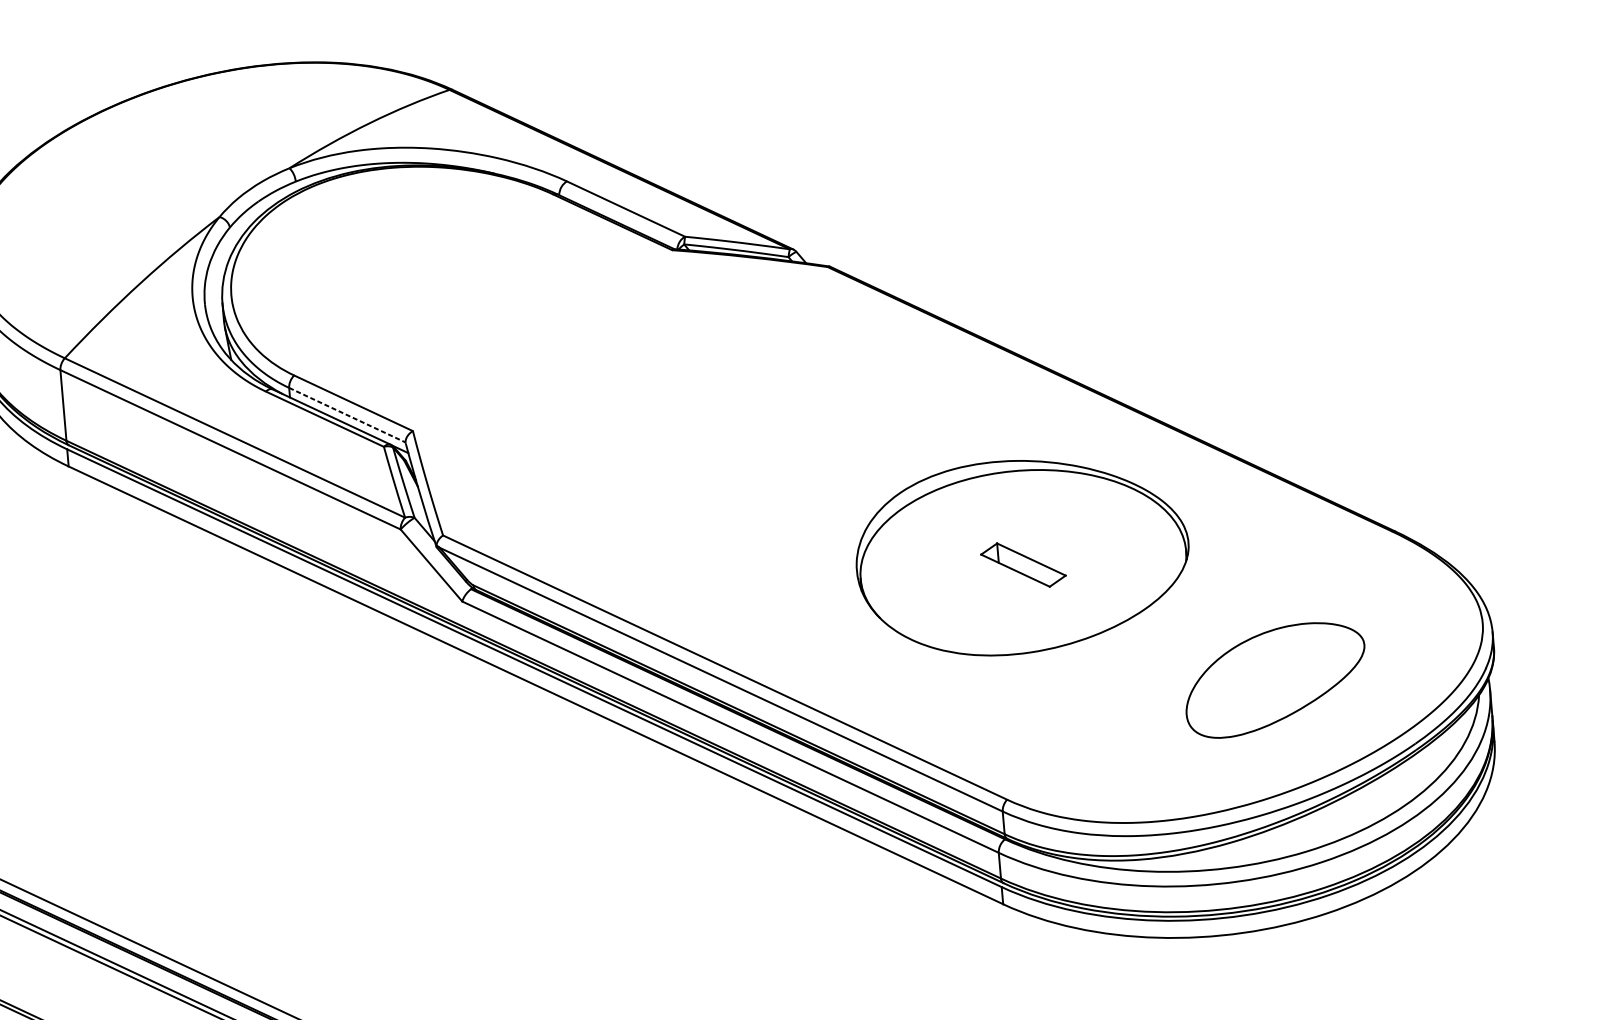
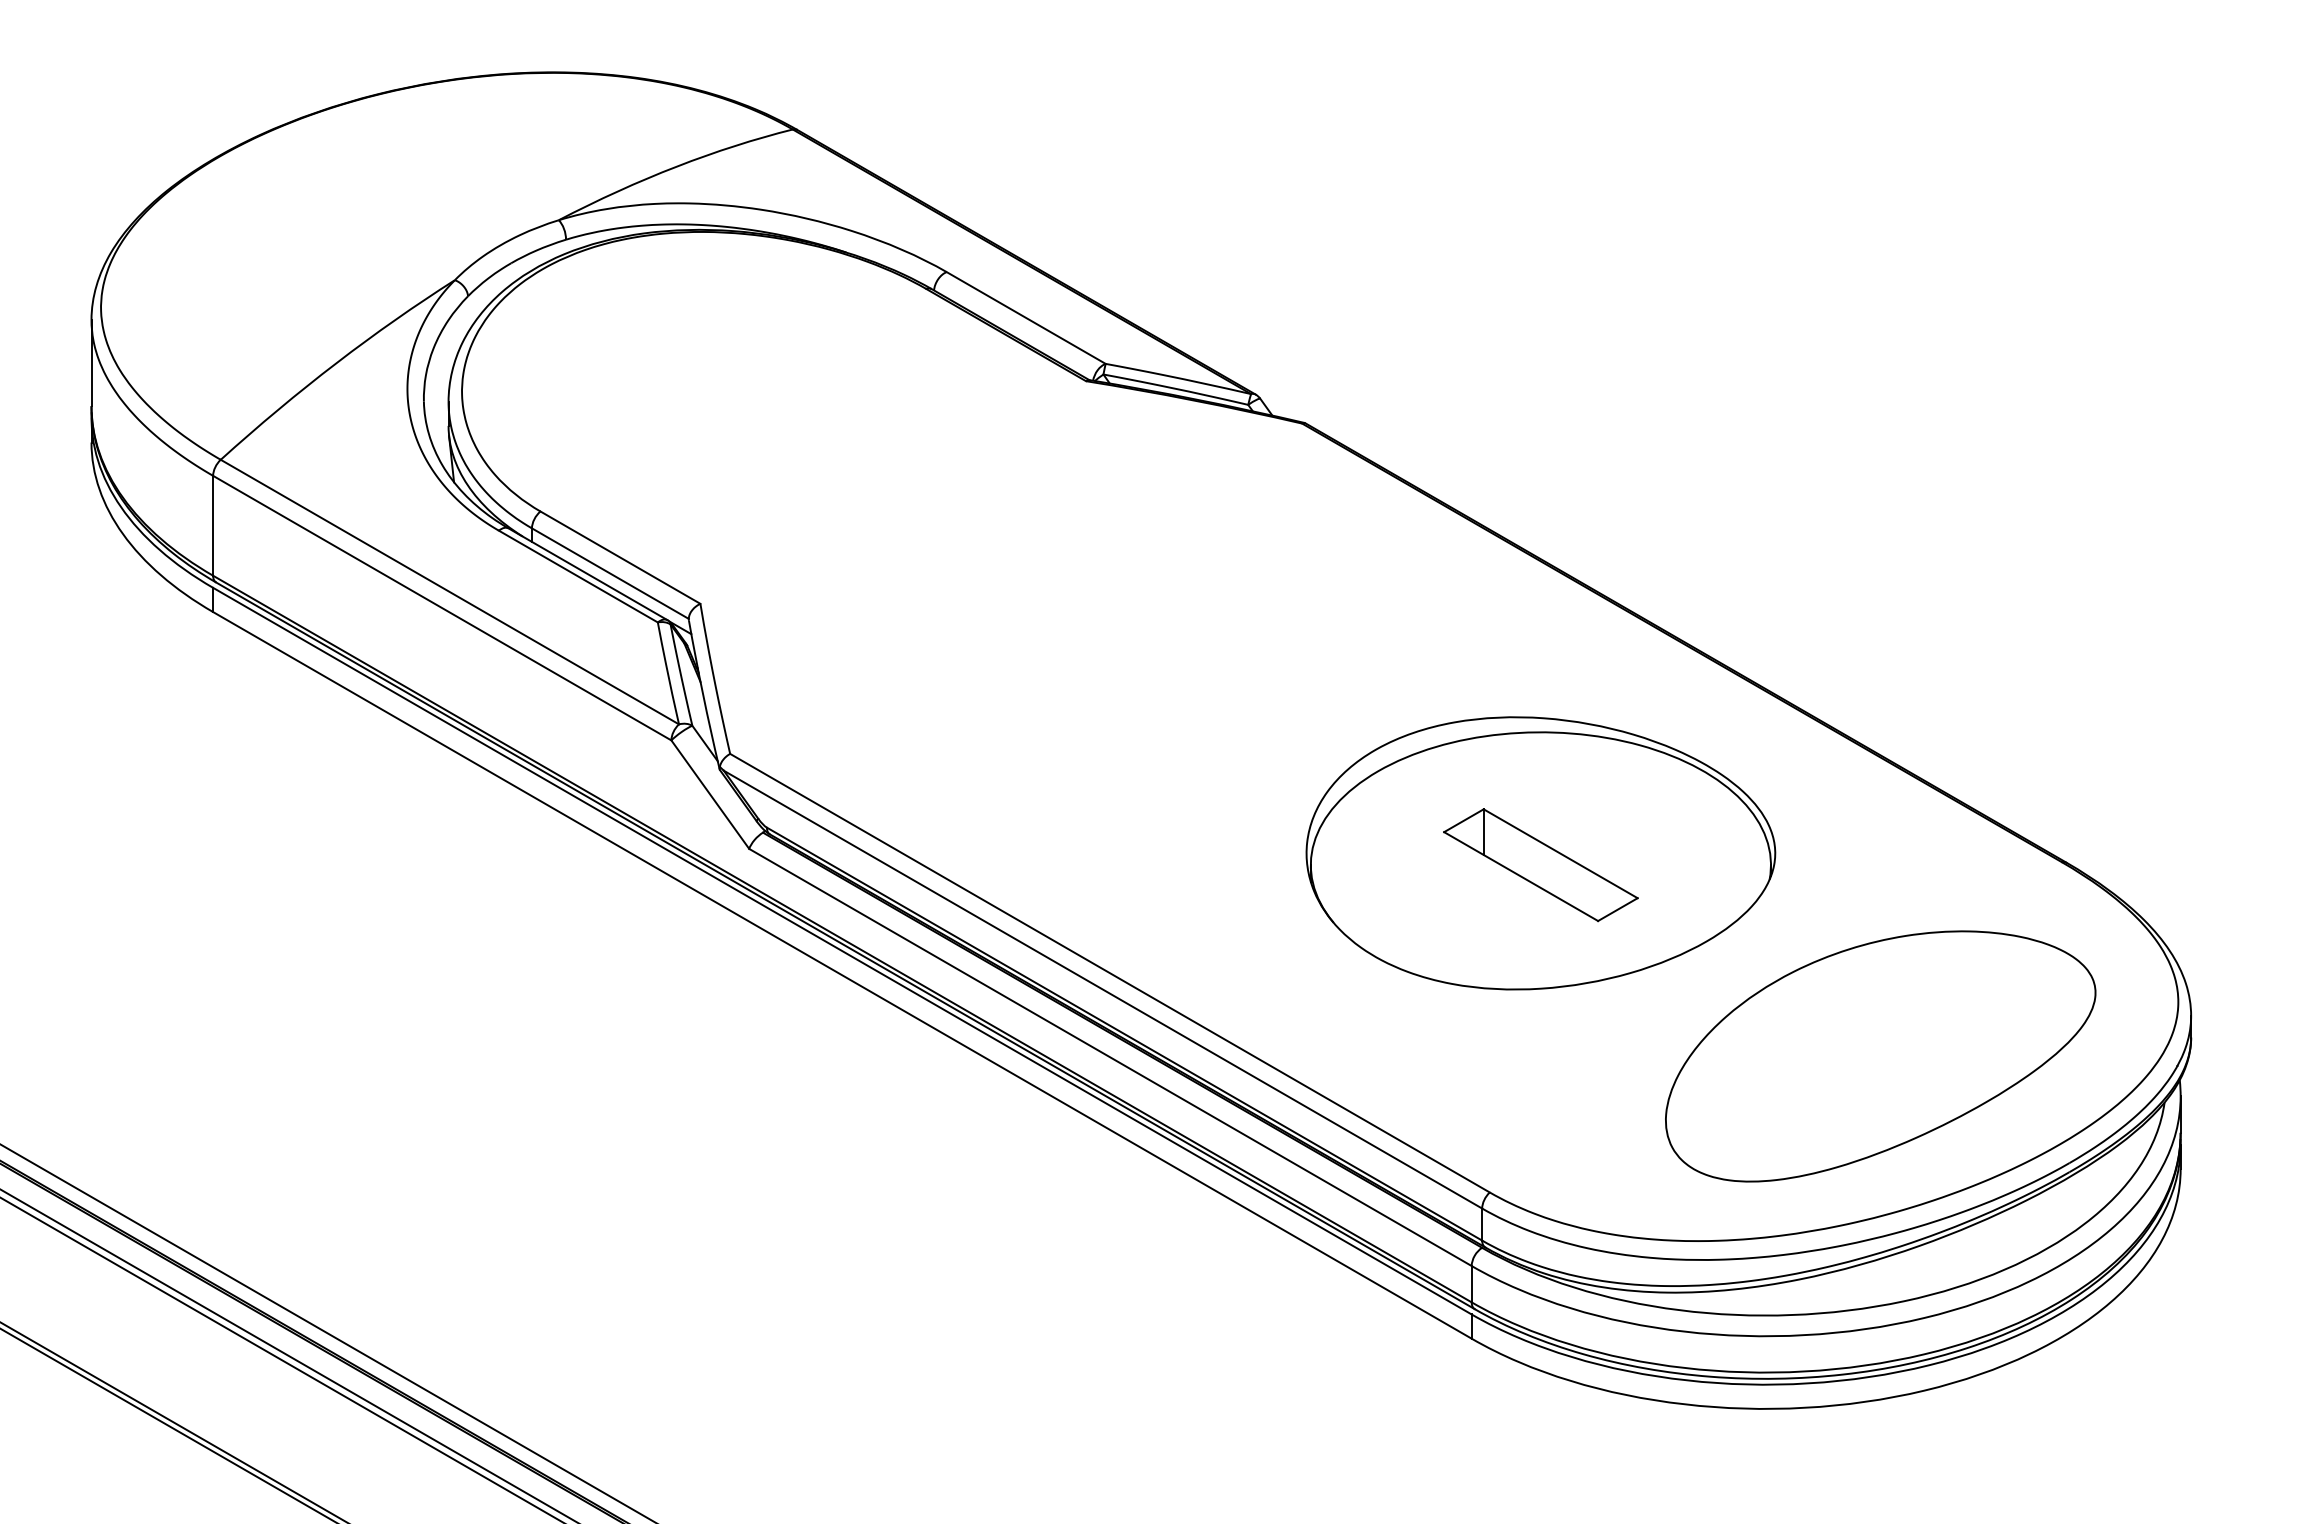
line: (347, 415) -> (610, 573), dashed -> solid
part: (1023, 565) -> (1540, 865), size x1.67
part: (1275, 679) -> (1880, 1056), size x1.67

